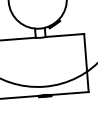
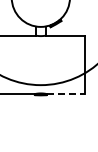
line: (69, 93) -> (65, 93), solid -> dashed

